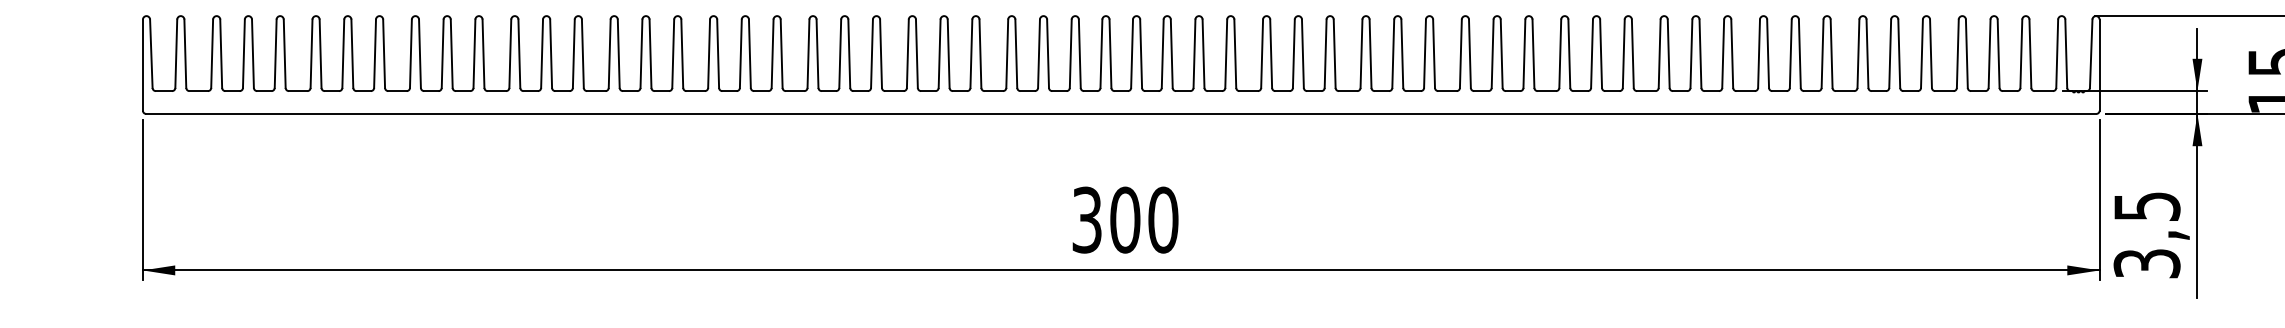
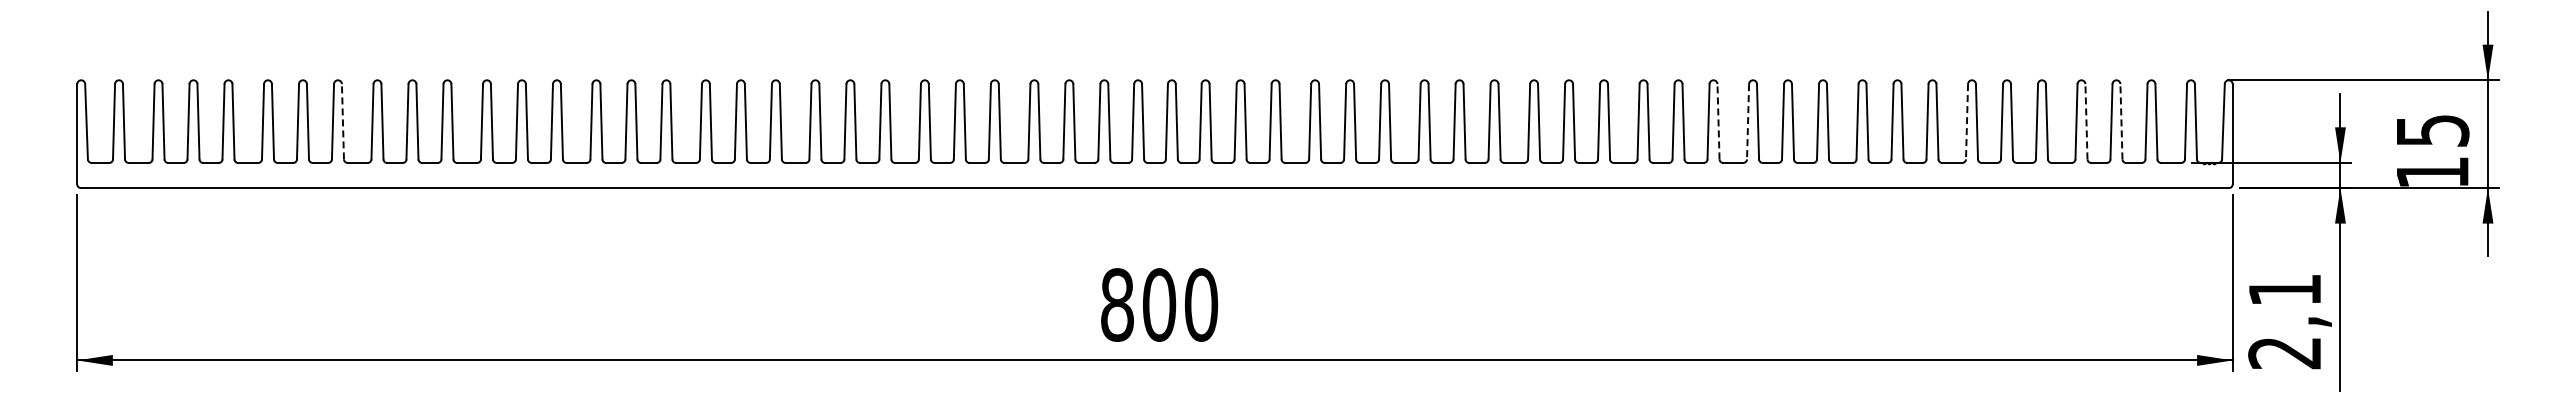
line: (383, 53) -> (342, 121), solid -> dashed
line: (1632, 53) -> (1718, 121), solid -> dashed
line: (1660, 53) -> (1748, 121), solid -> dashed
line: (1858, 53) -> (1967, 121), solid -> dashed
line: (1966, 53) -> (2086, 121), solid -> dashed
line: (1998, 53) -> (2121, 121), solid -> dashed
text: (1087, 219) -> (1117, 304), 300 -> 800
text: (2146, 235) -> (2284, 321), 3,5 -> 2,1

